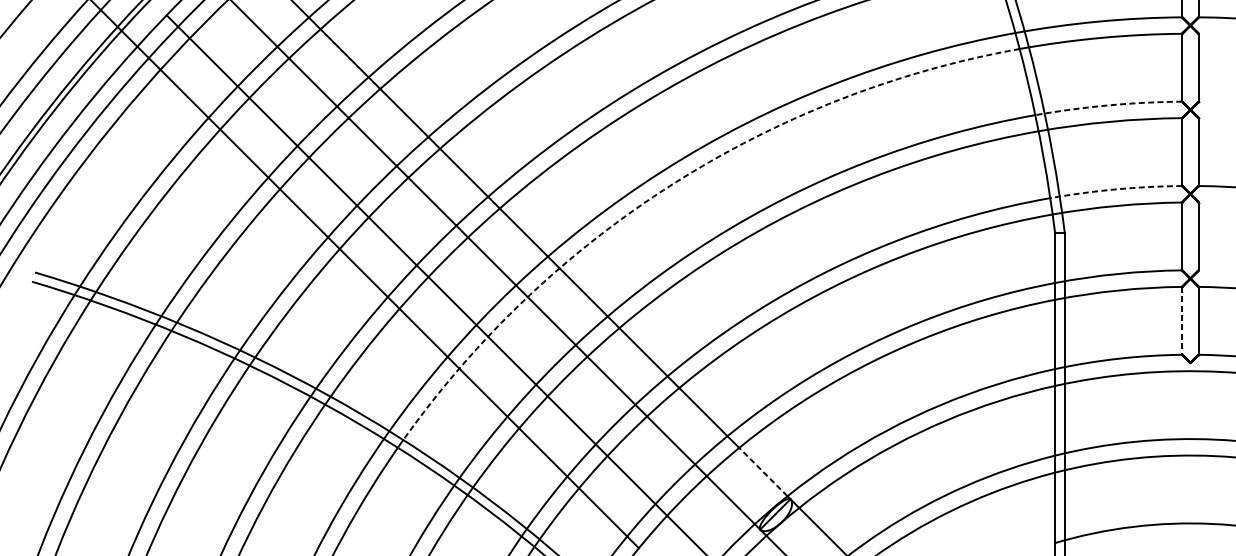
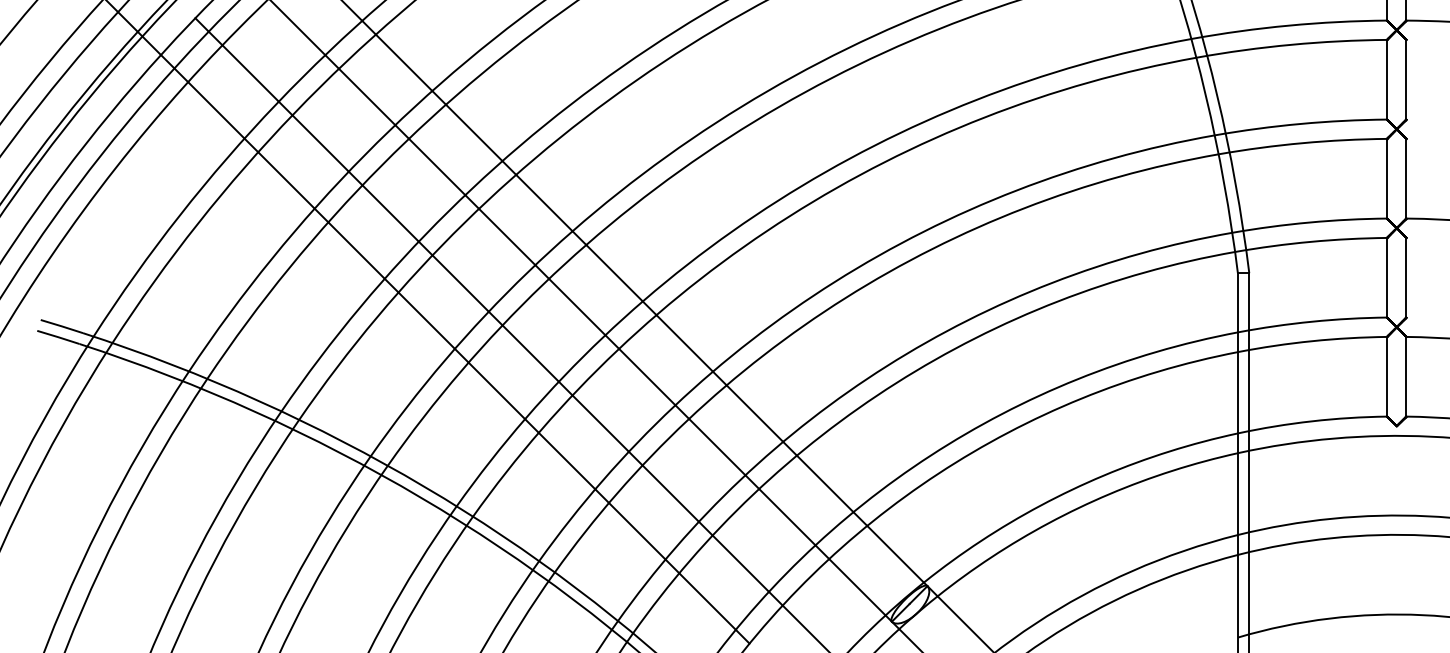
arc: (1108, 105) -> (1300, 123), dashed -> solid
arc: (672, 184) -> (789, 216), dashed -> solid
arc: (1116, 189) -> (1309, 222), dashed -> solid
line: (1182, 320) -> (1387, 376), dashed -> solid
line: (763, 471) -> (895, 553), dashed -> solid

